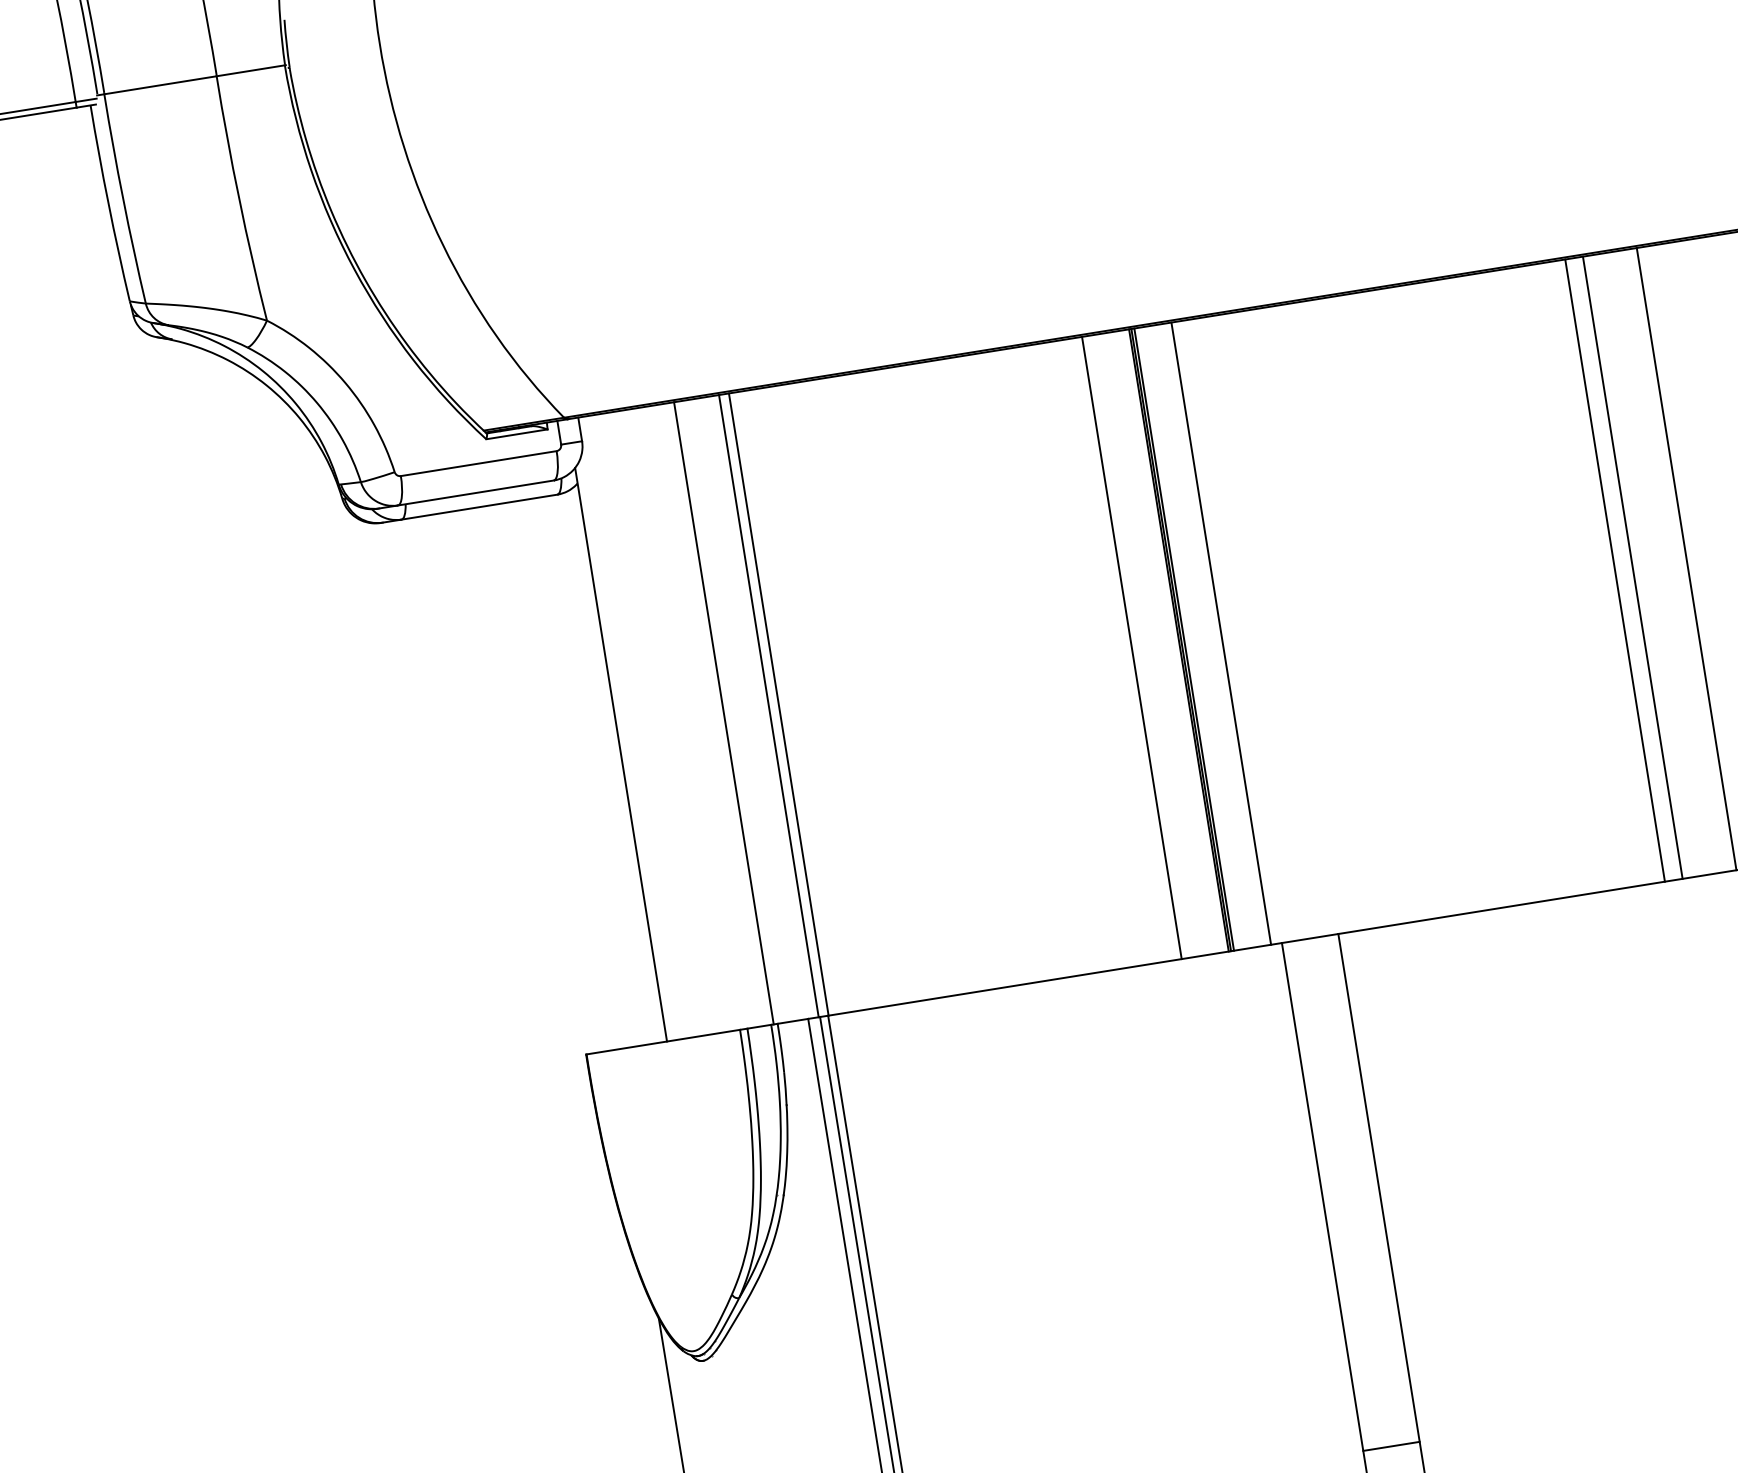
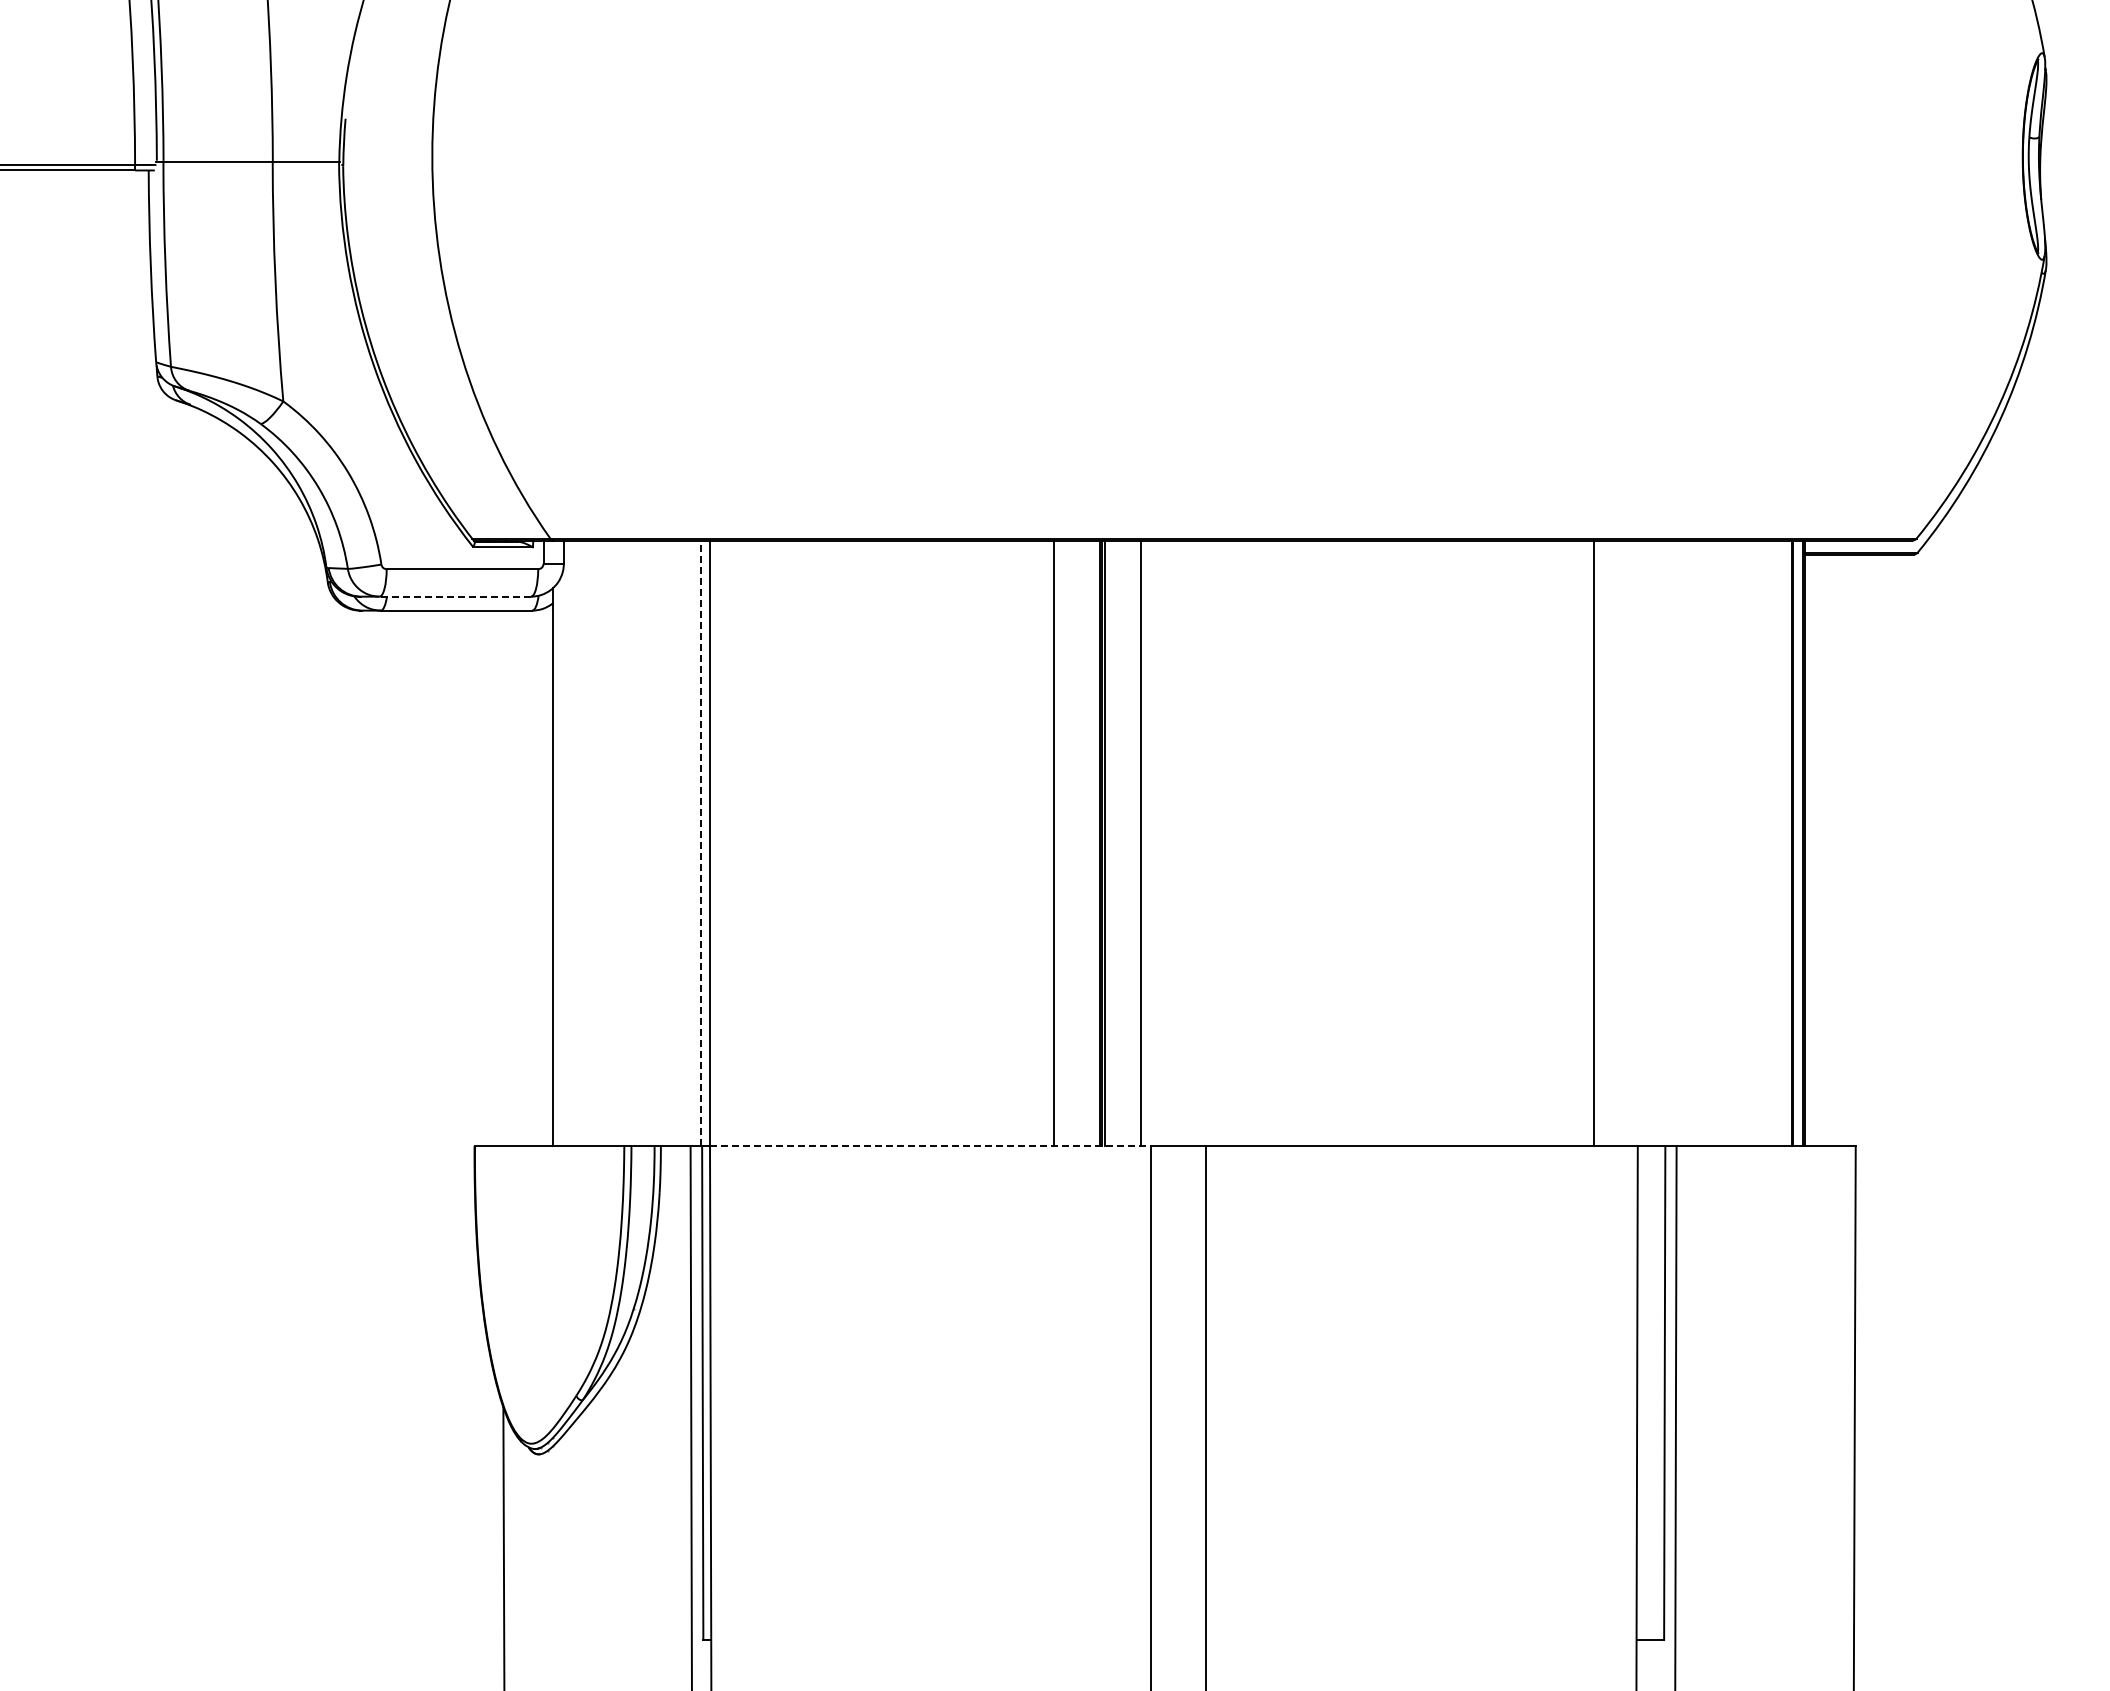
line: (476, 492) -> (455, 596), solid -> dashed
line: (1632, 566) -> (1541, 842), removed
line: (1615, 569) -> (1524, 842), removed
line: (768, 706) -> (700, 843), solid -> dashed
line: (724, 712) -> (657, 842), removed
line: (1054, 978) -> (930, 1145), solid -> dashed
line: (1391, 1446) -> (1178, 1640), removed

